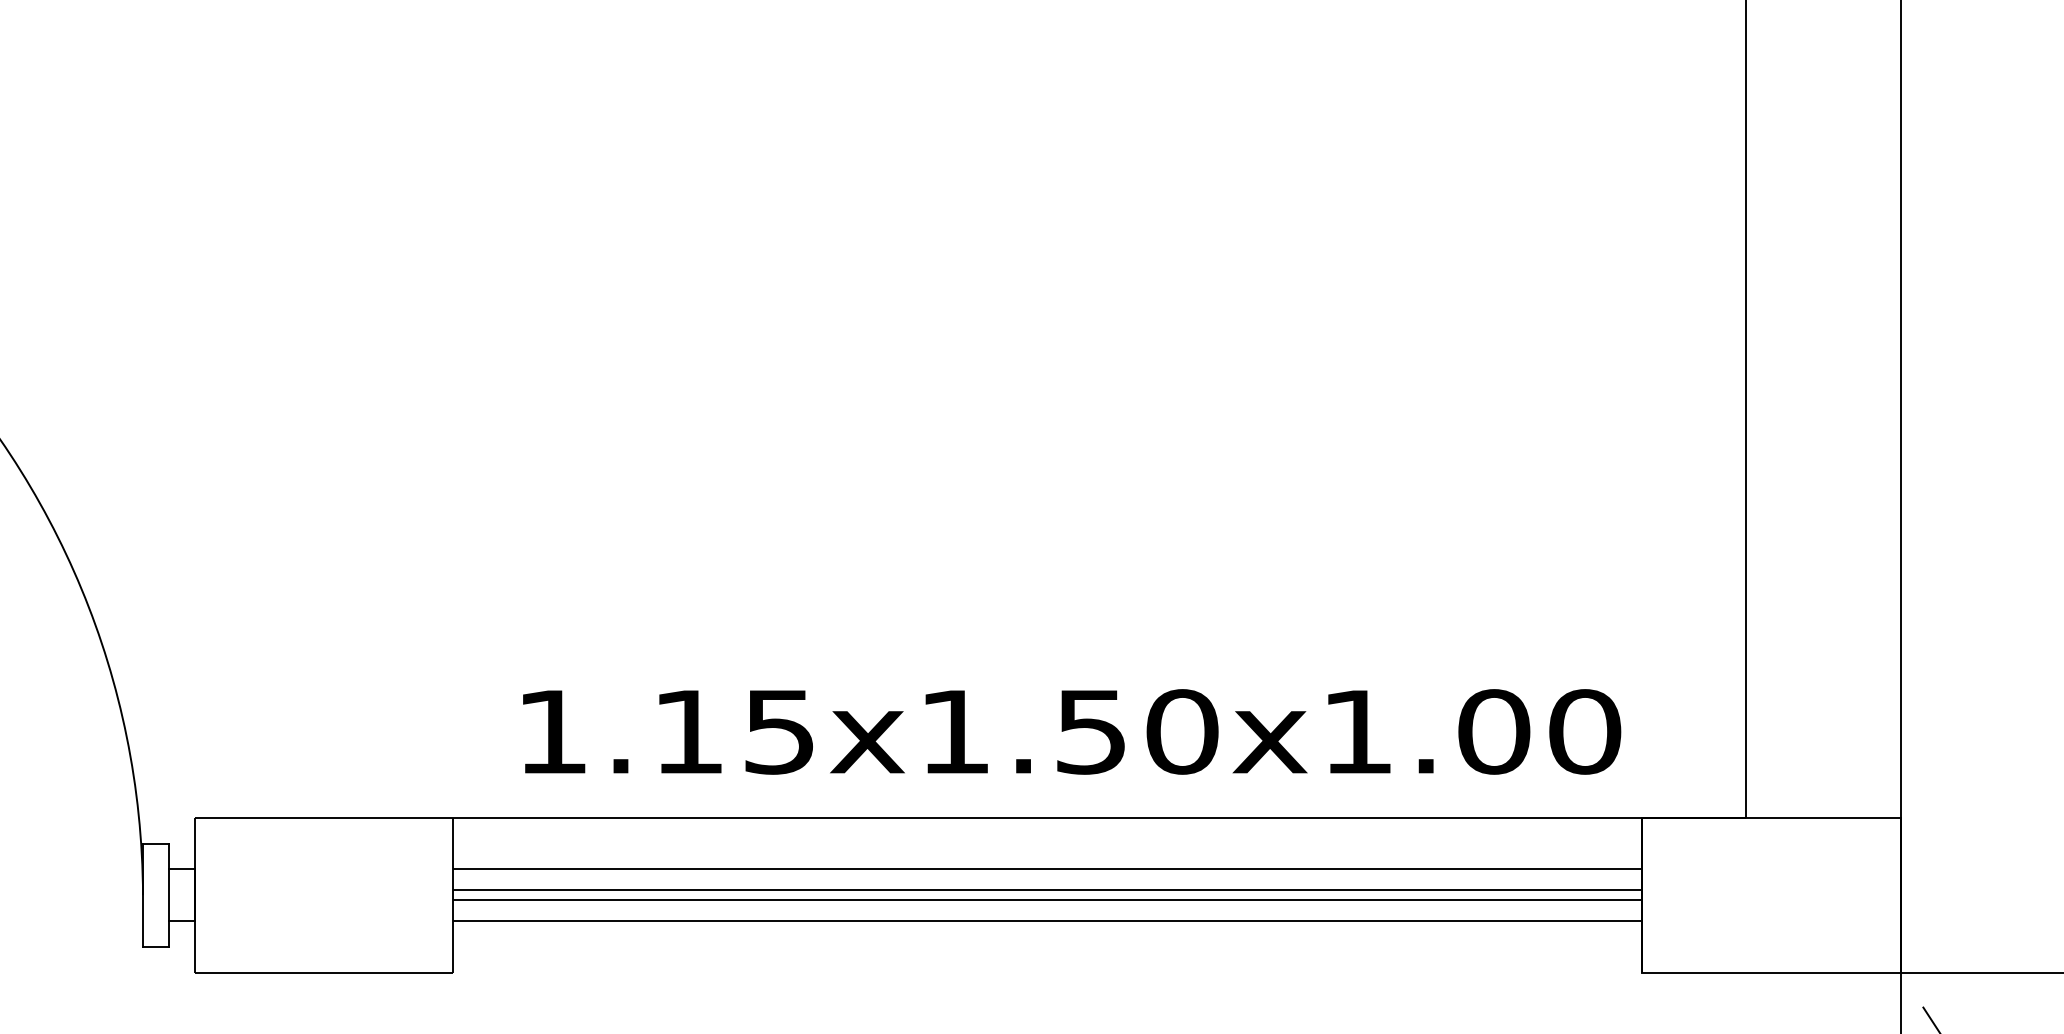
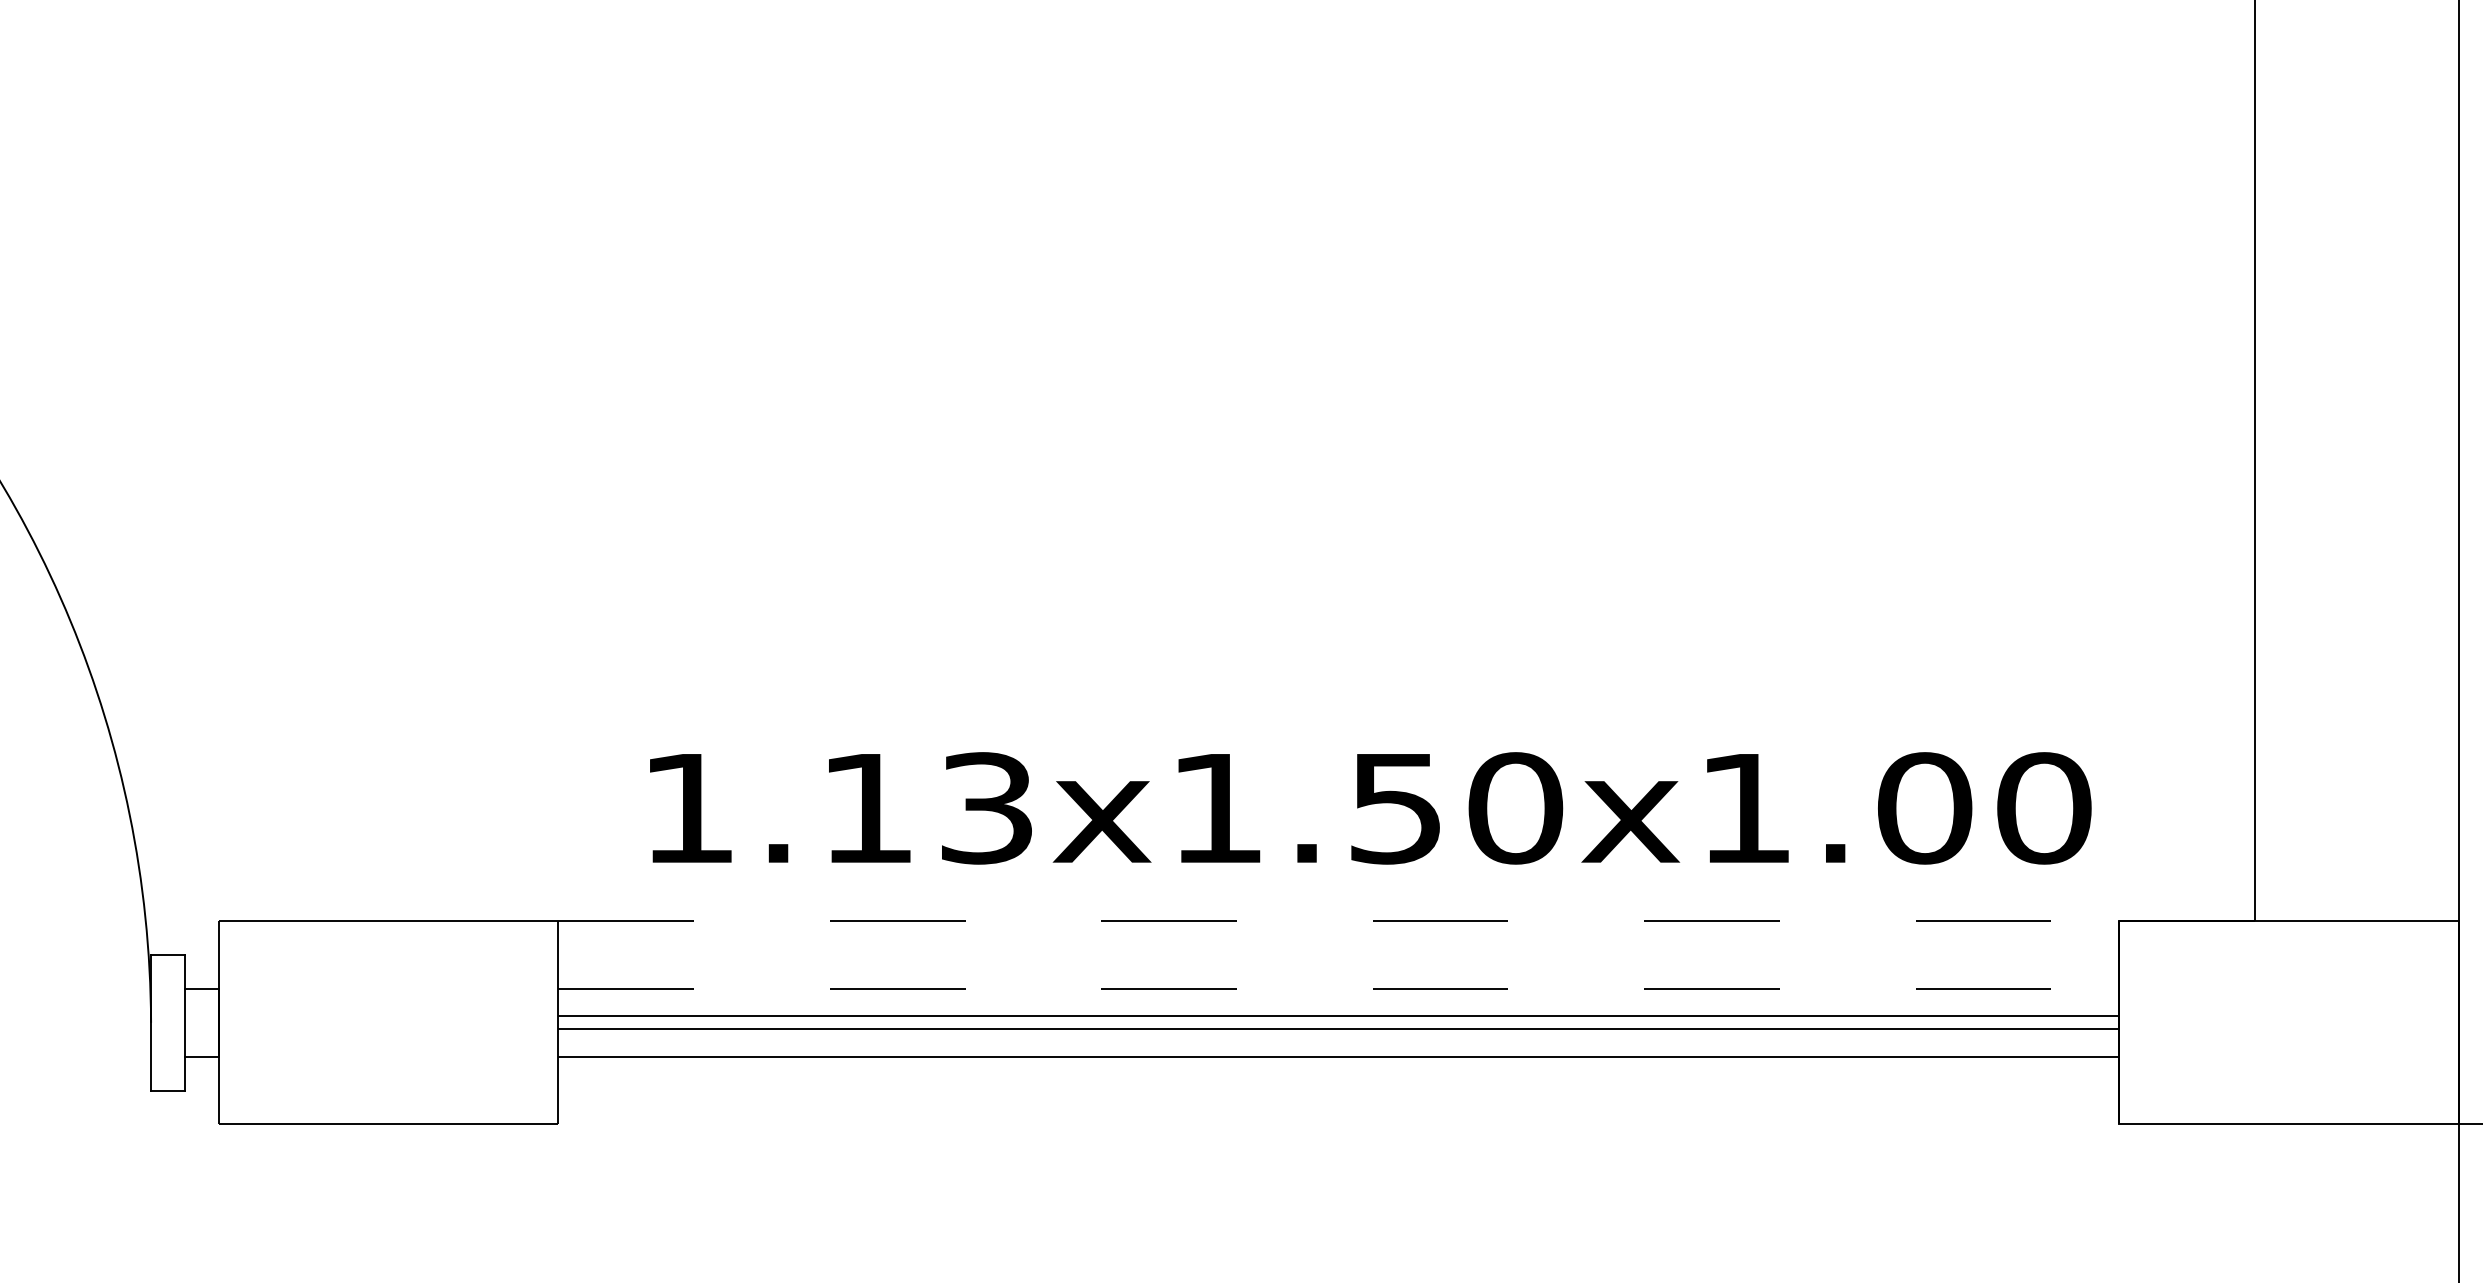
text: (779, 731) -> (986, 807), 1.15x1.50x1.00 -> 1.13x1.50x1.00
line: (1048, 817) -> (1339, 920), solid -> dashed
line: (1048, 869) -> (1339, 988), solid -> dashed

